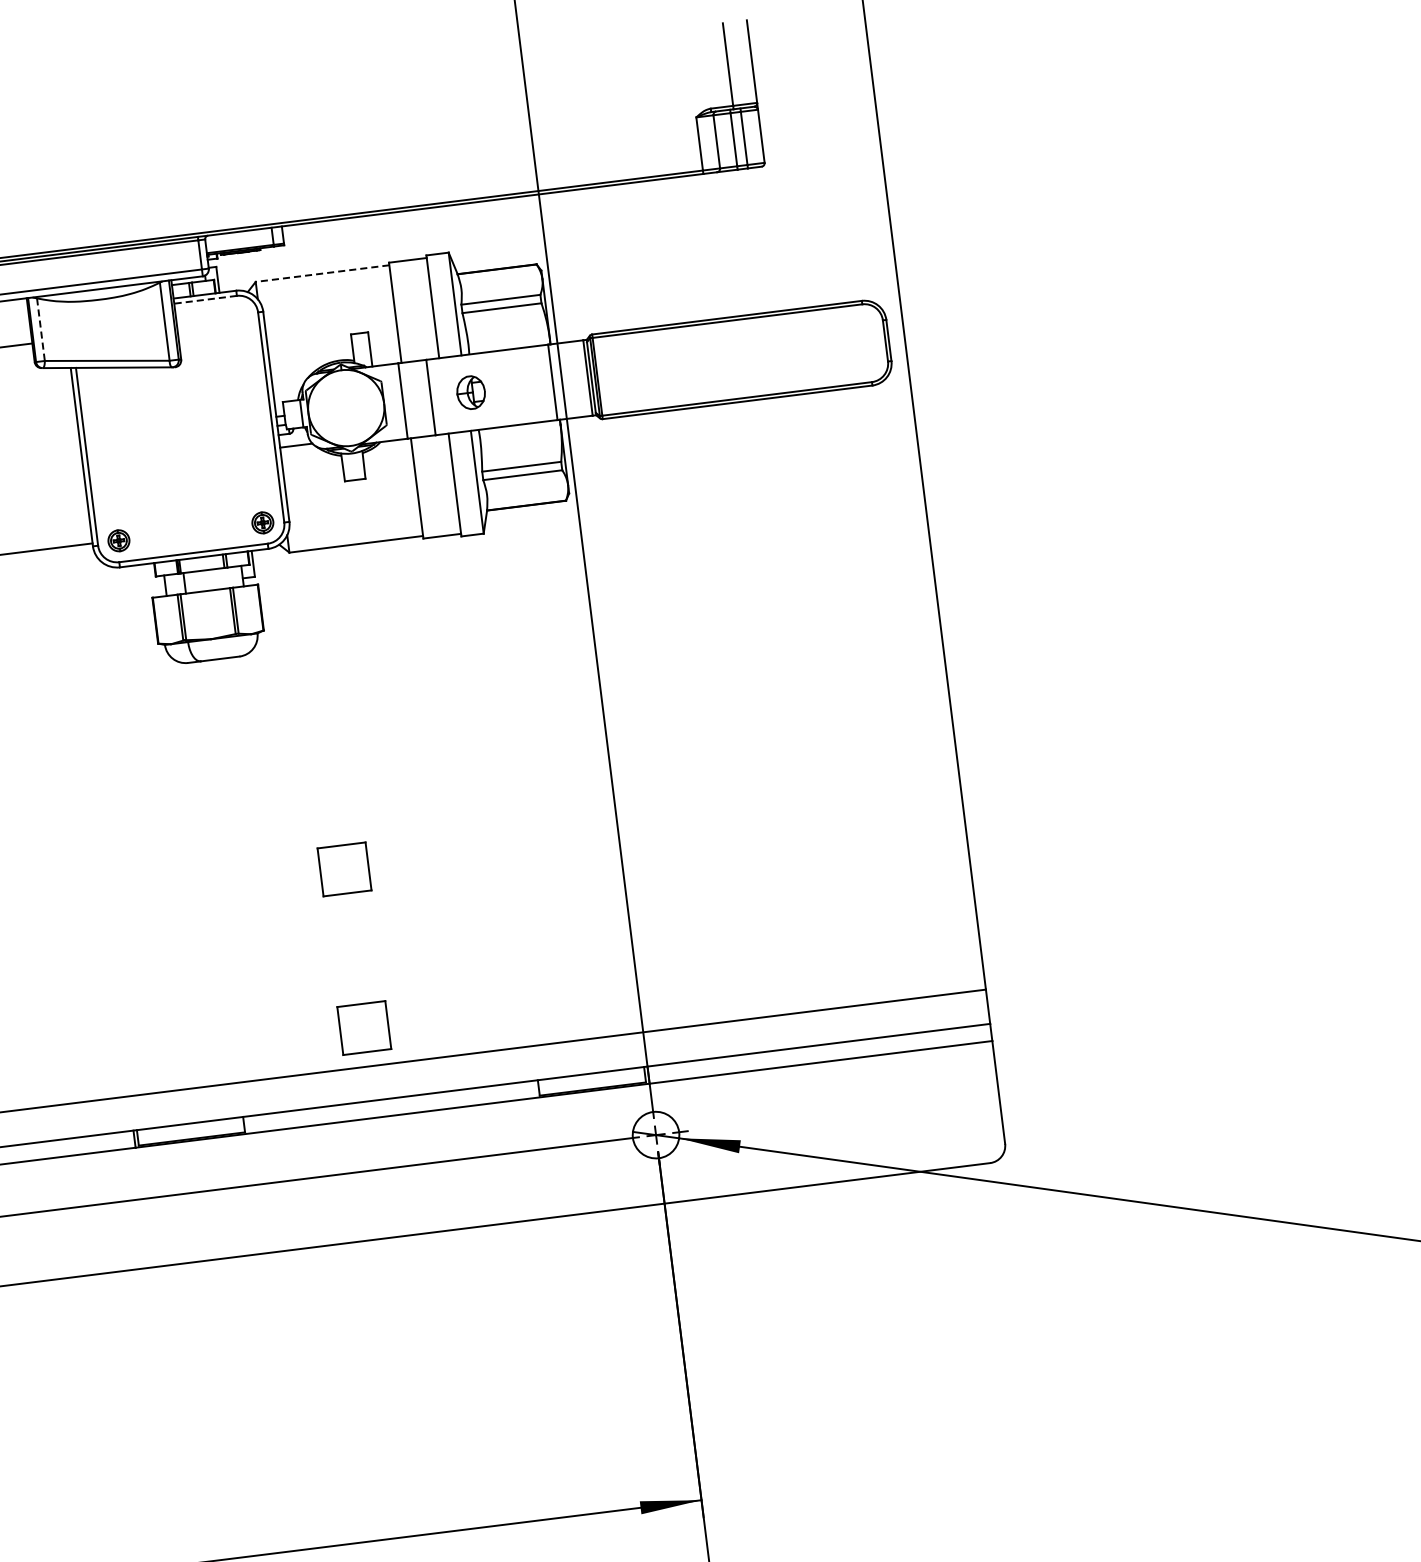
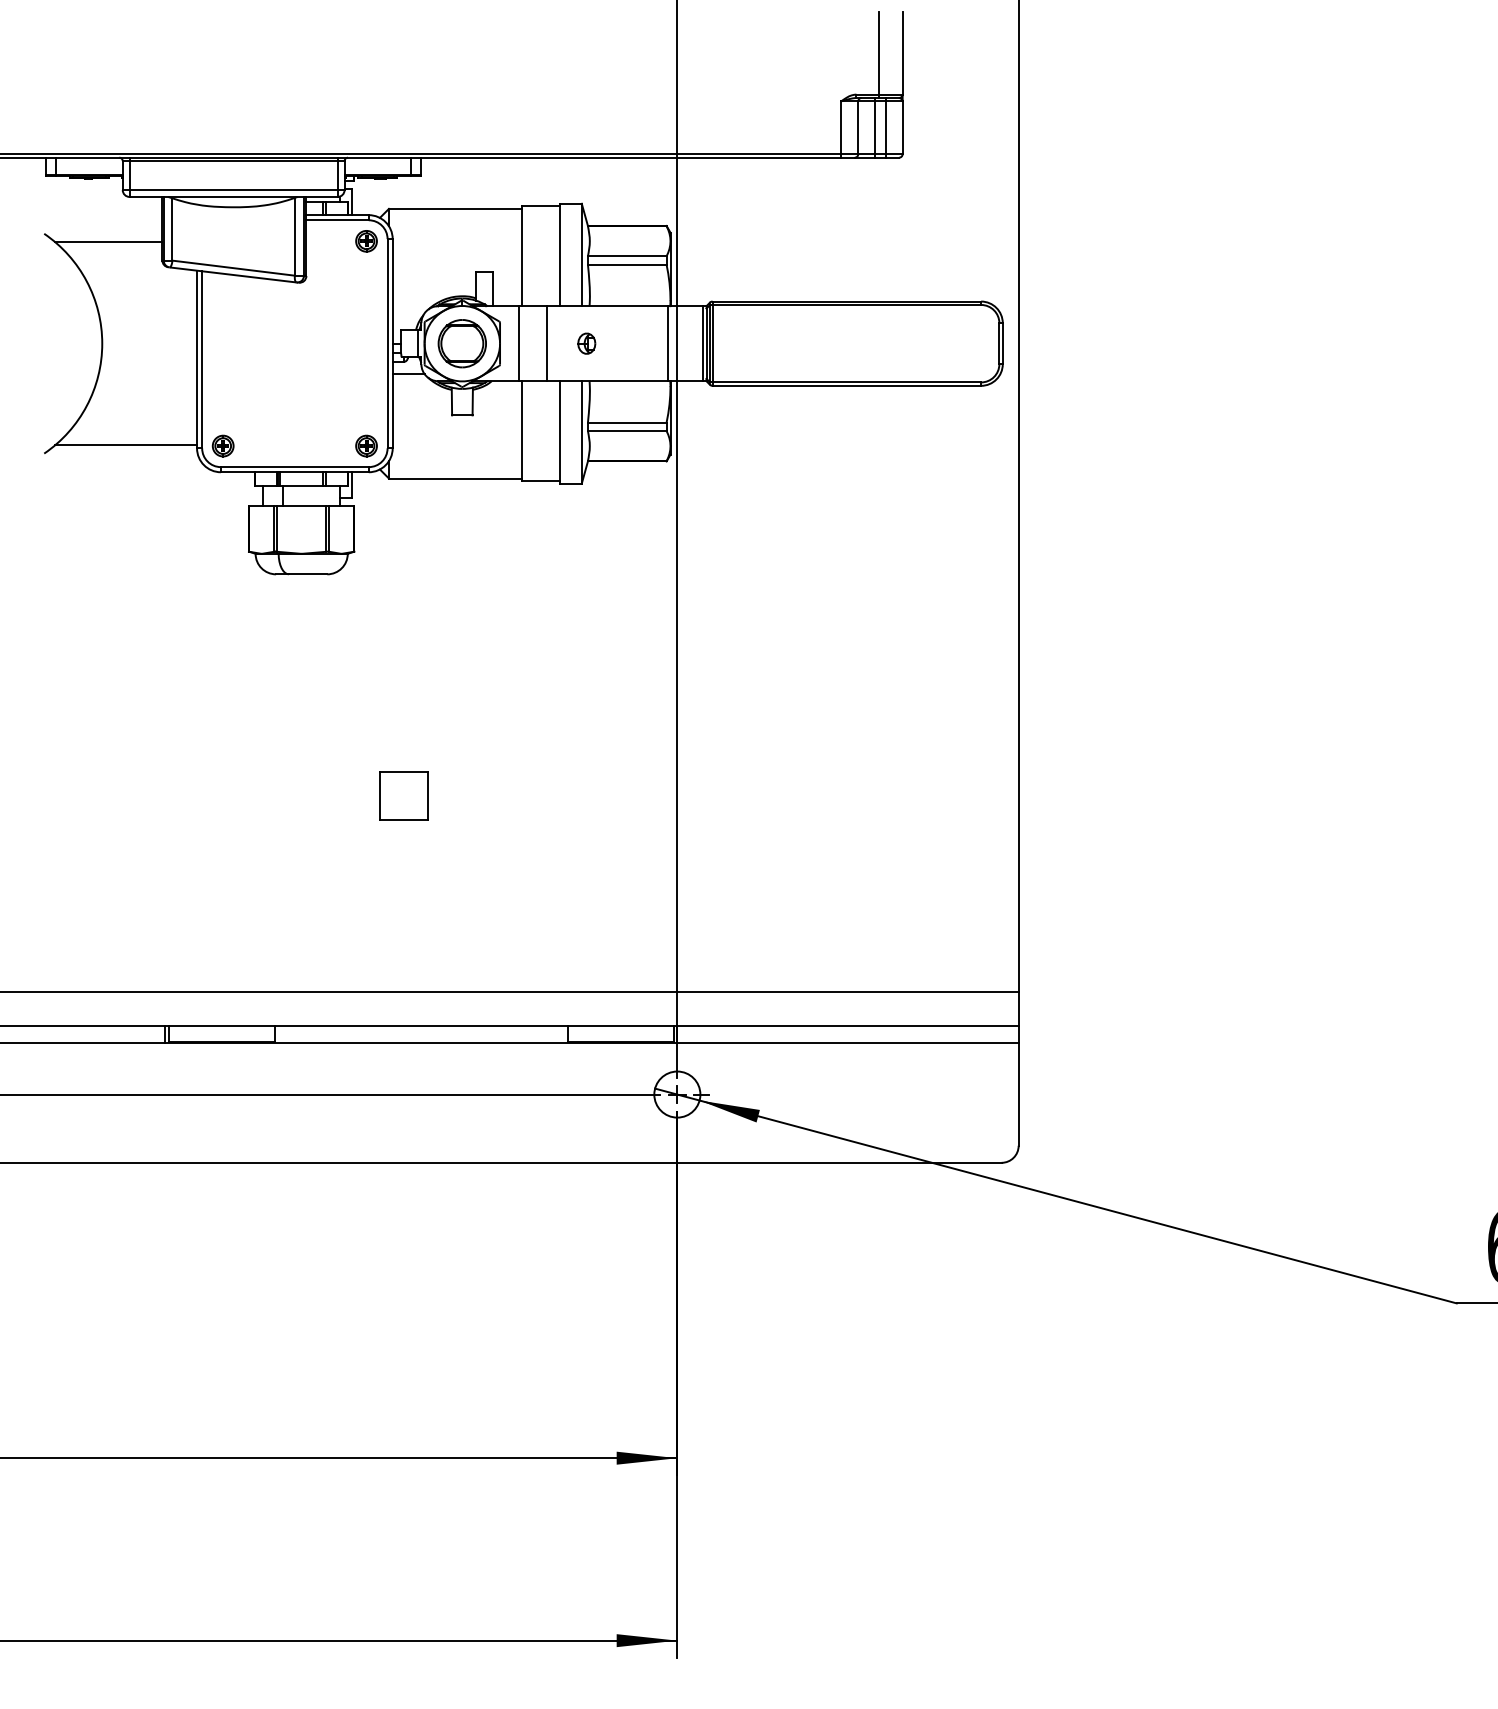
line: (322, 273) -> (455, 208), dashed -> solid
line: (205, 300) -> (337, 220), dashed -> solid
part: (237, 317) -> (366, 241), added
line: (41, 330) -> (172, 230), dashed -> solid
part: (470, 392) -> (586, 343), size x0.62
part: (345, 408) -> (461, 343), added
part: (363, 1027) -> (403, 953), removed

